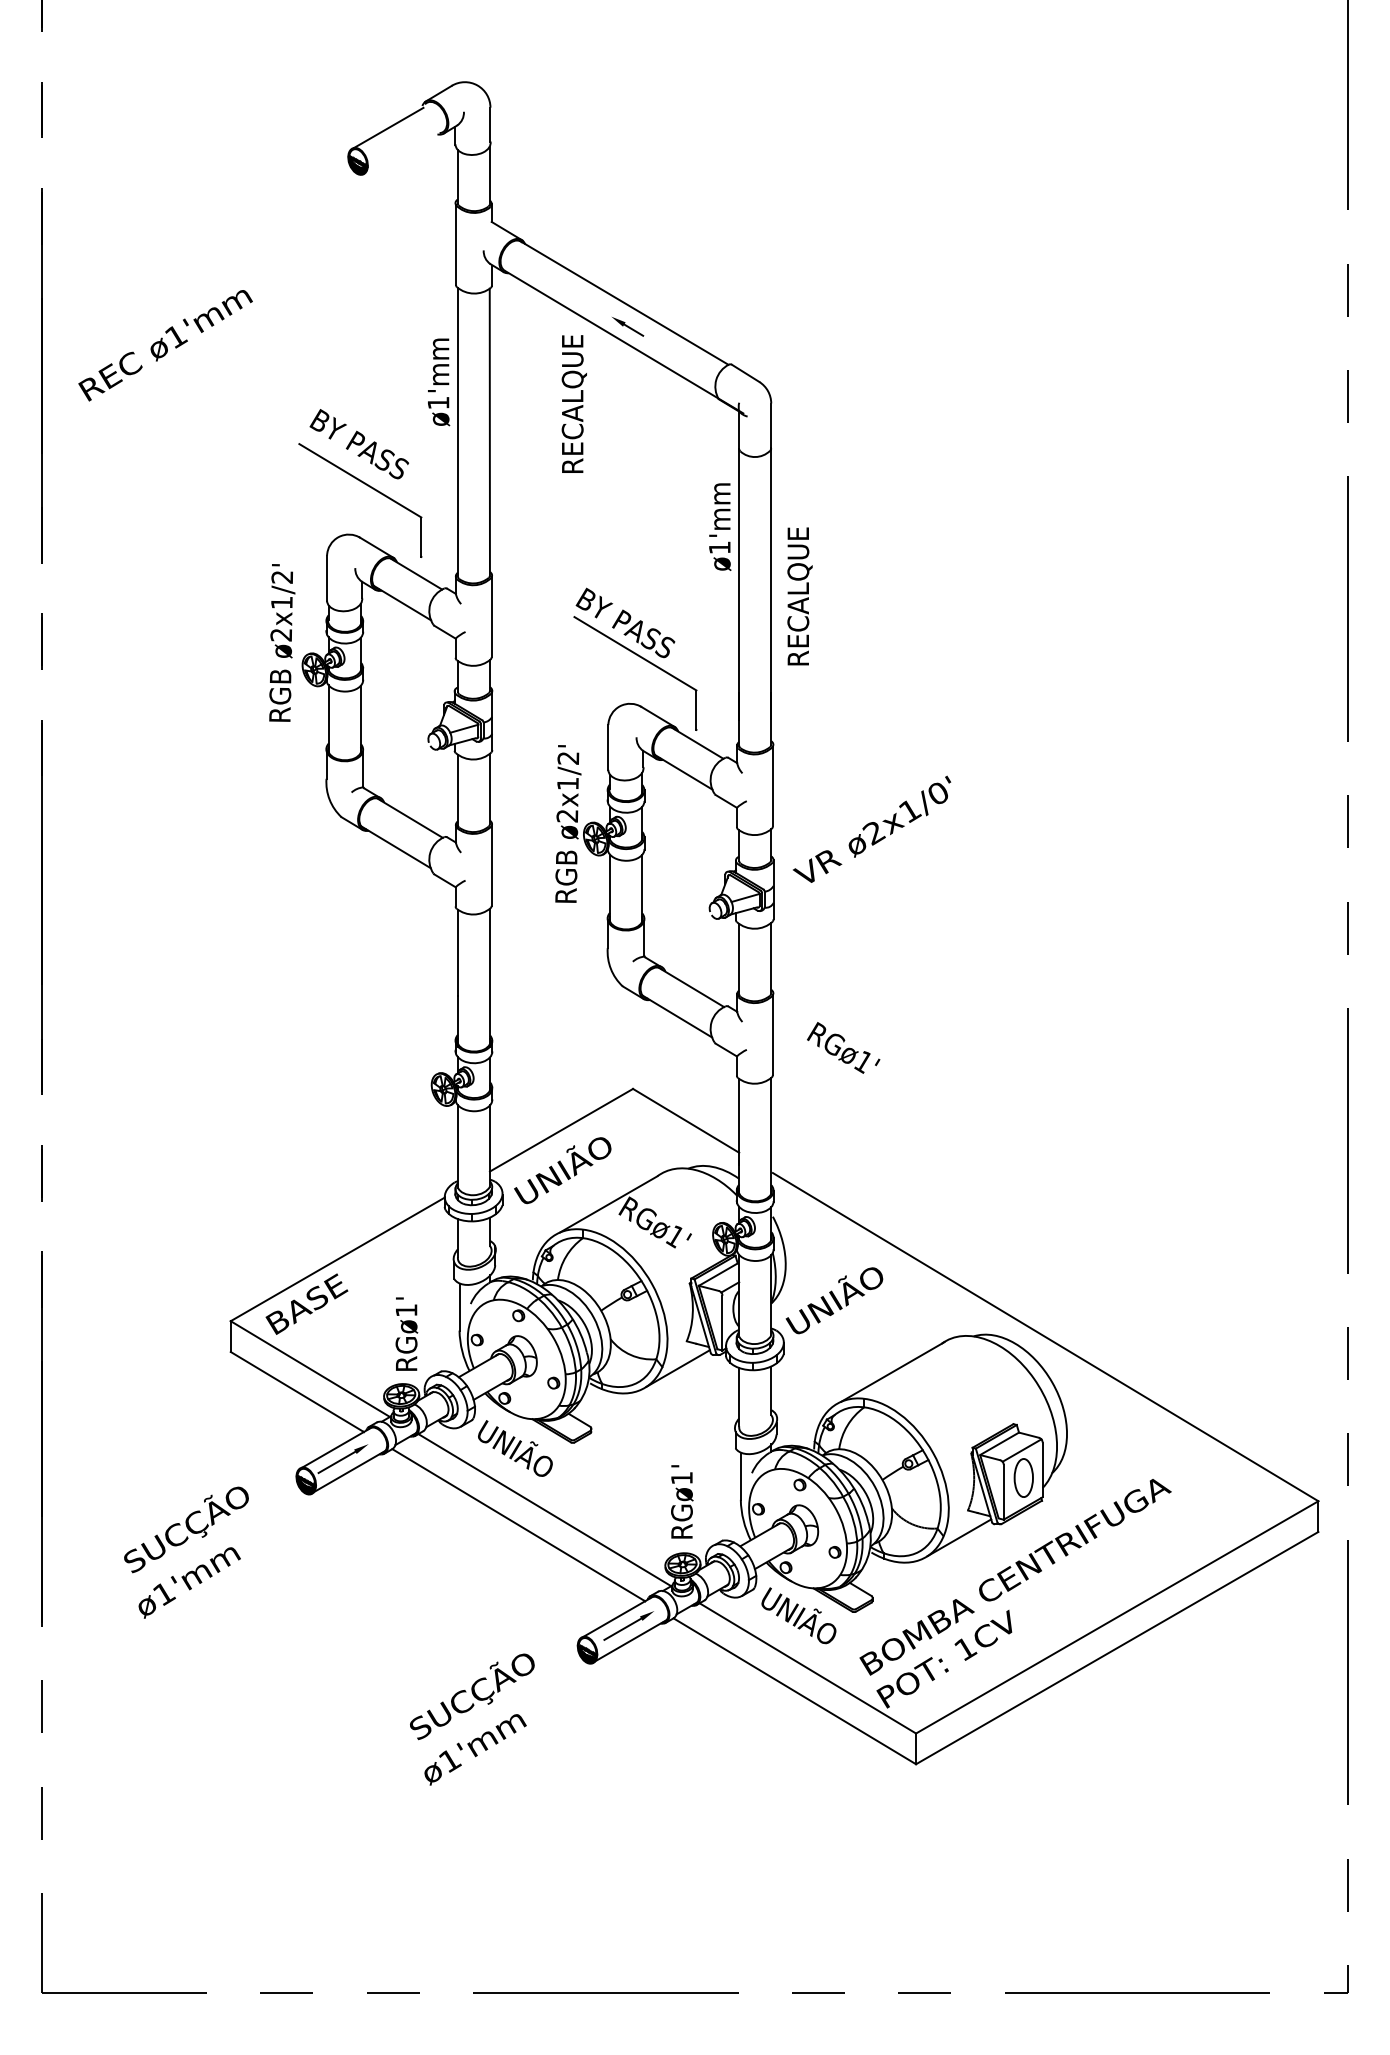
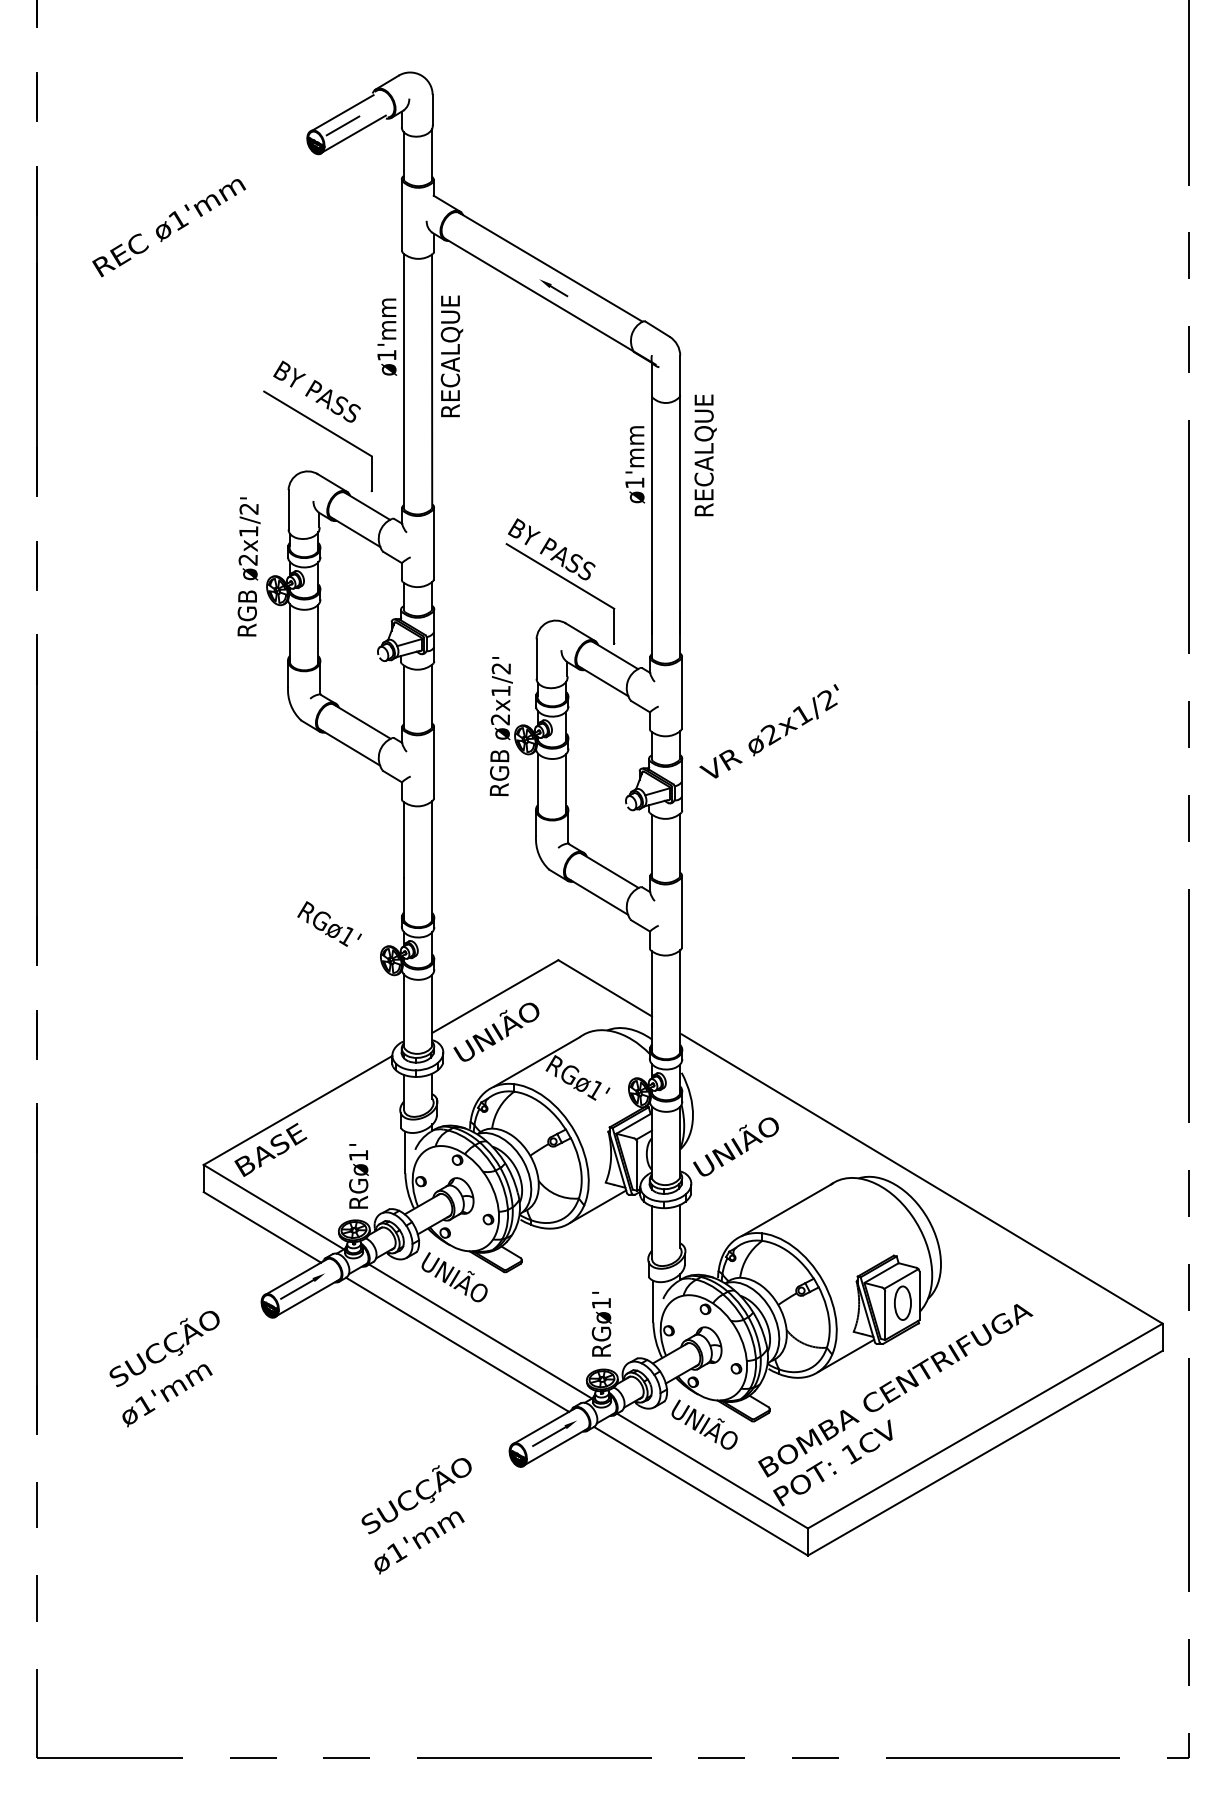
line: (388, 142) -> (342, 125), added
line: (401, 151) -> (354, 133), added
text: (165, 345) -> (169, 227), moved
text: (573, 403) -> (451, 355), moved
text: (799, 596) -> (705, 455), moved
text: (937, 794) -> (826, 700), ø2x1/0' -> ø2x1/2'
text: (843, 1047) -> (329, 923), moved

